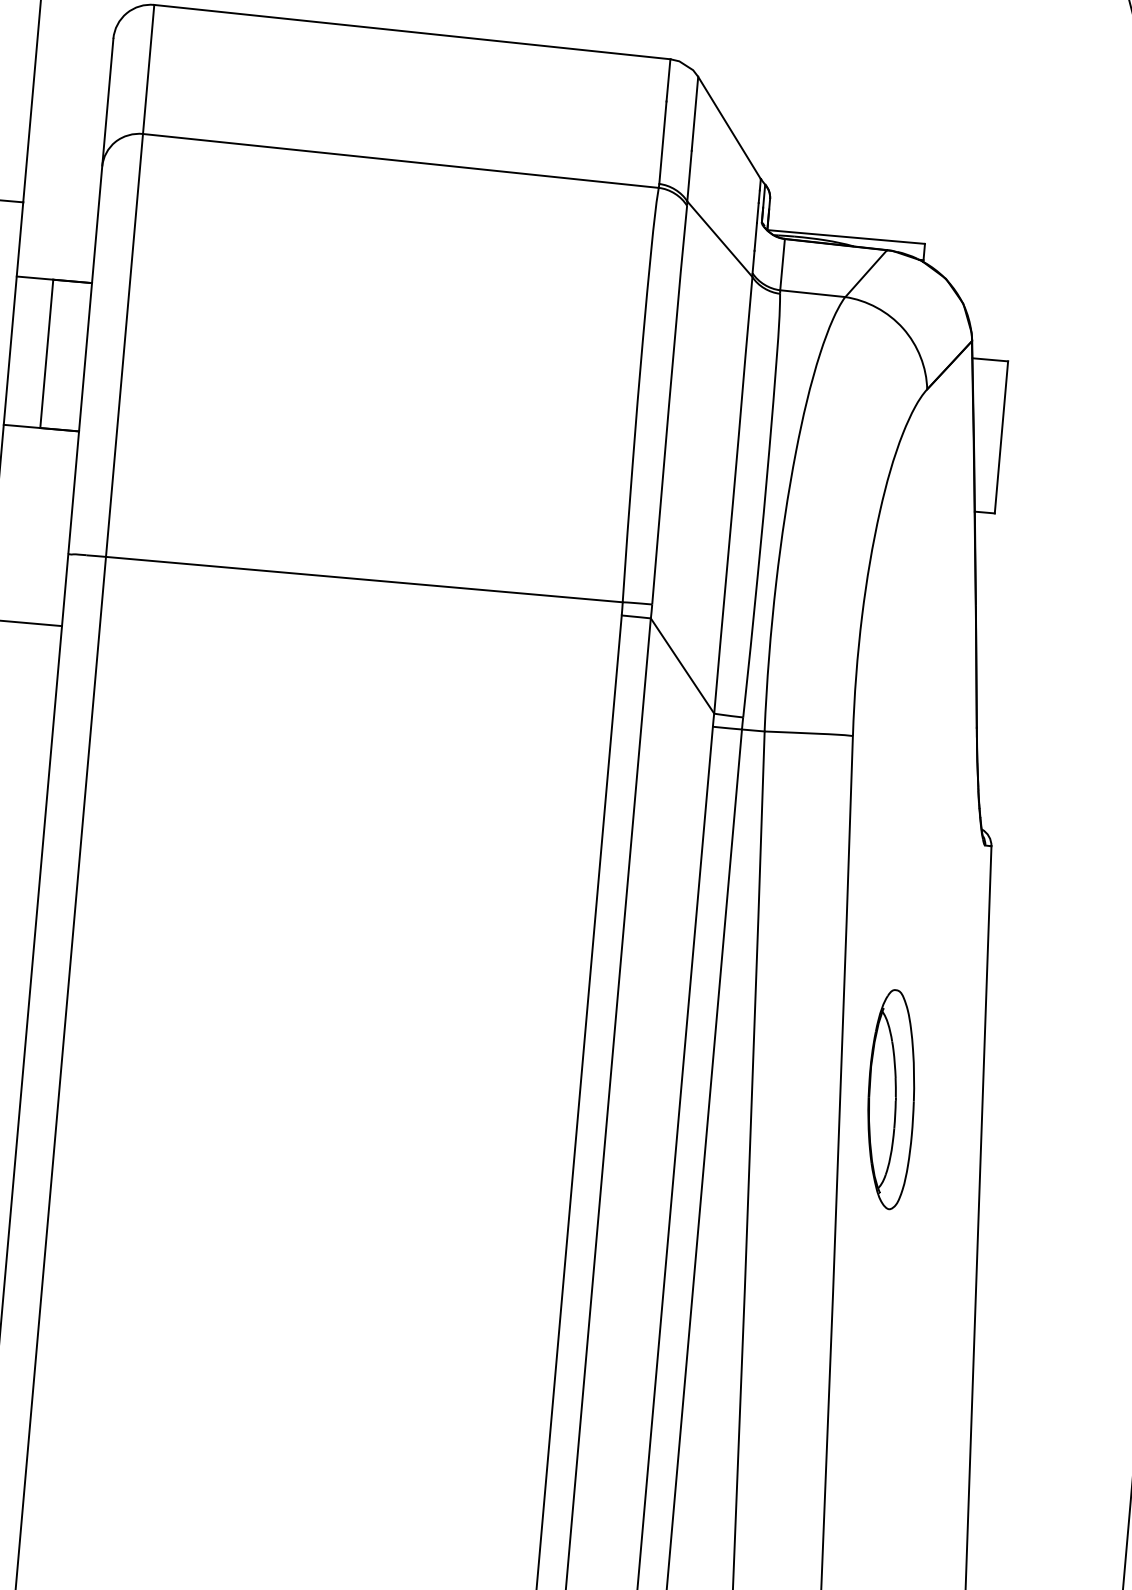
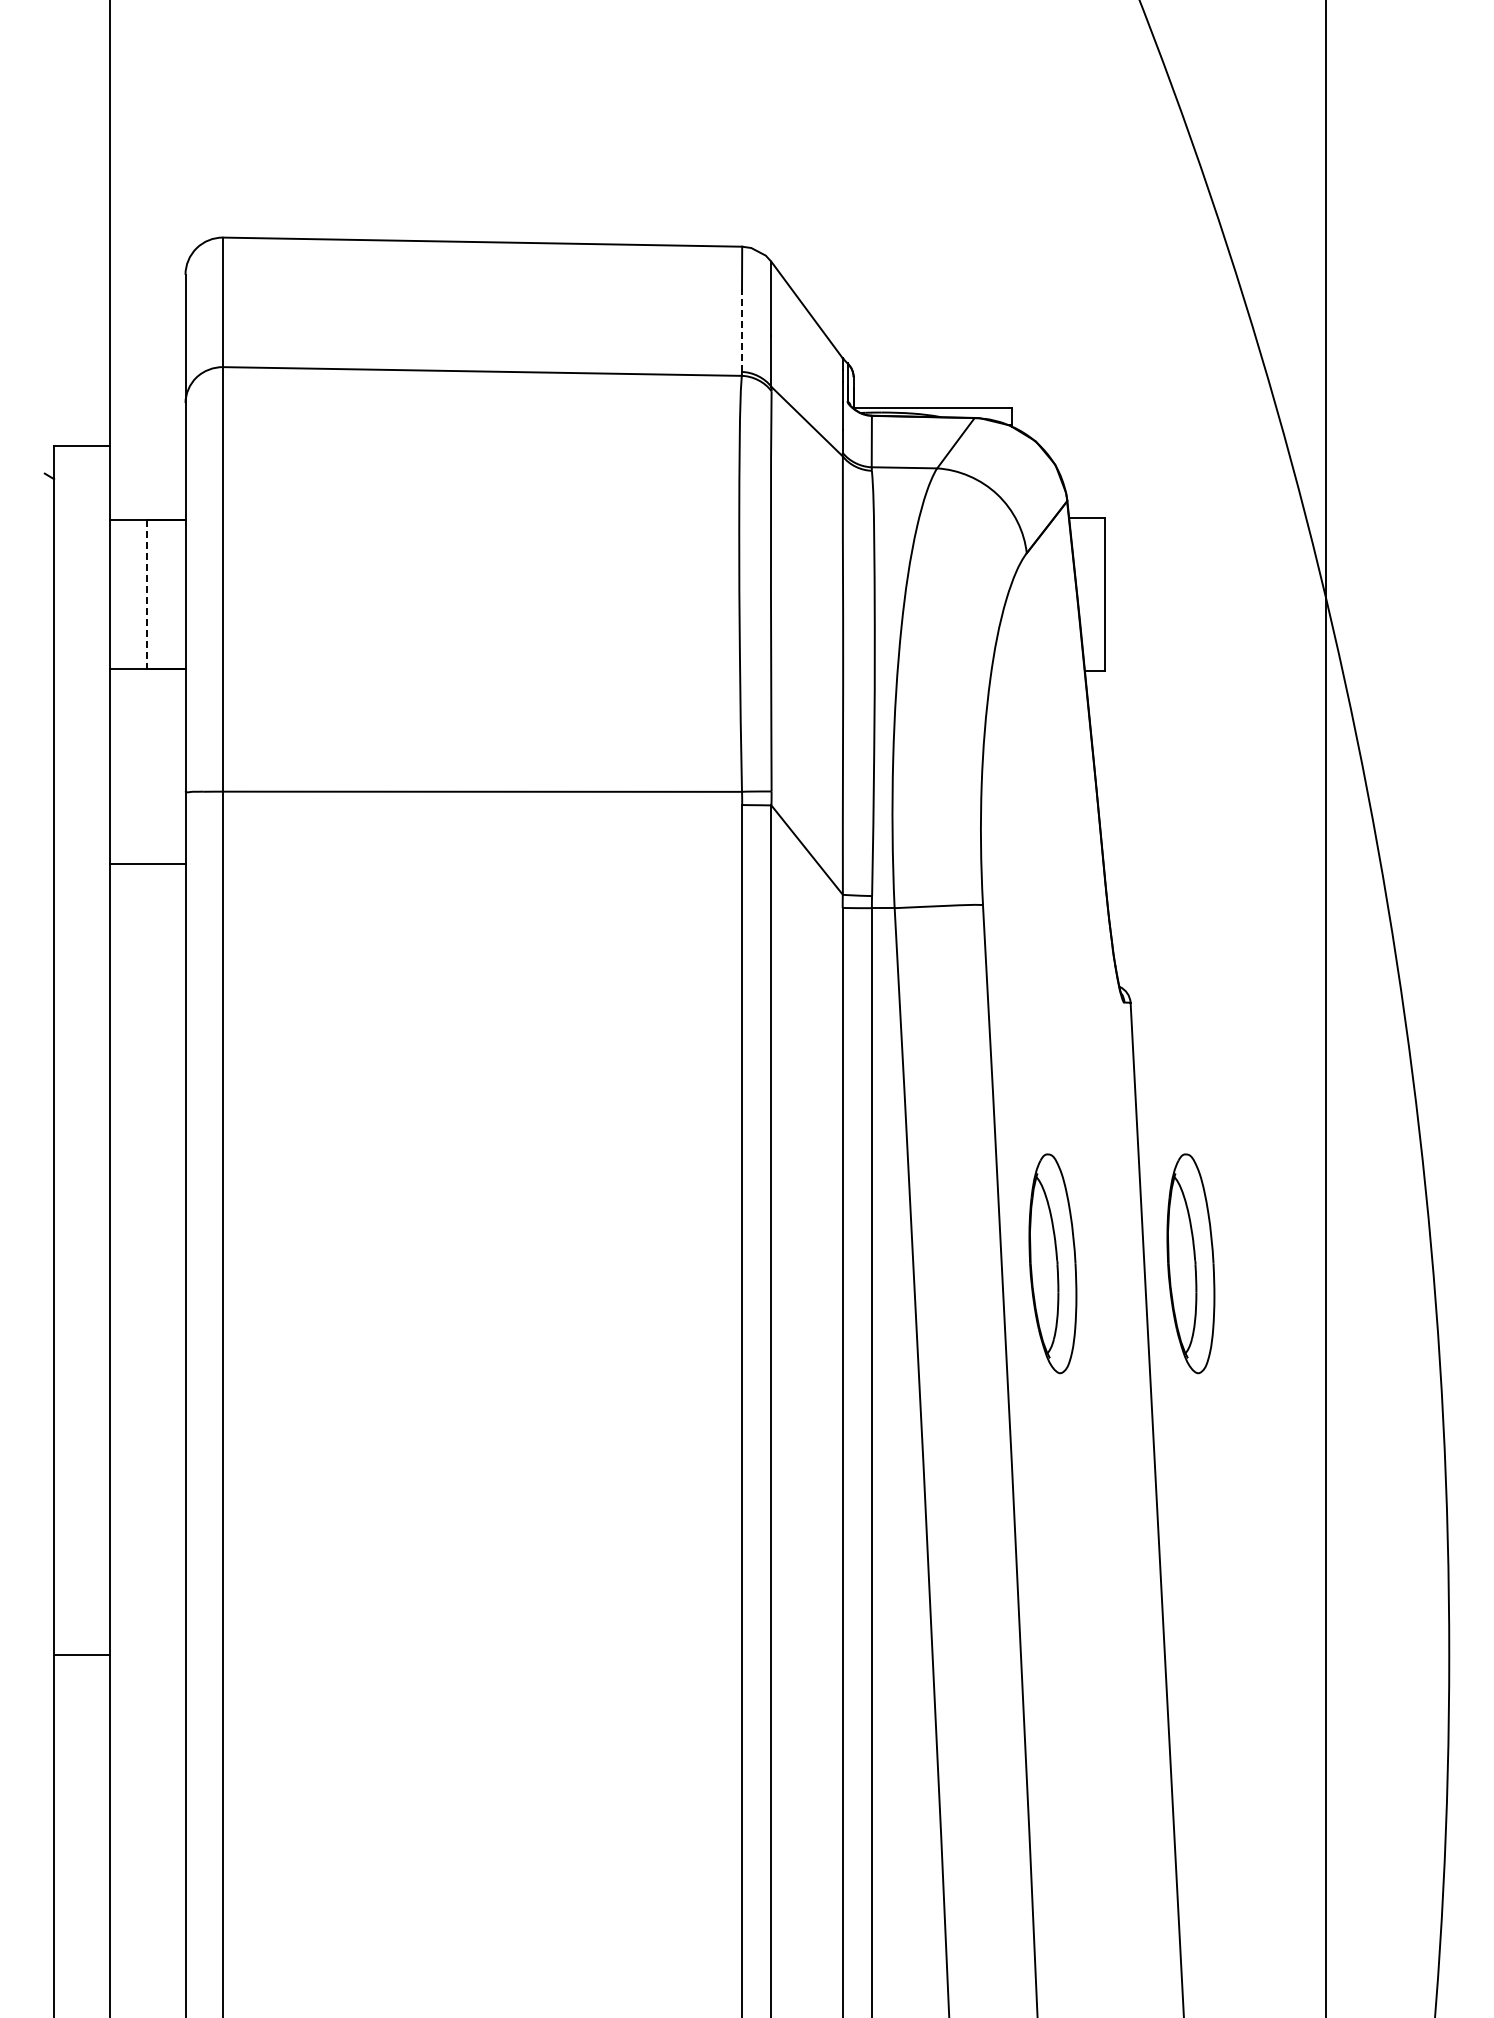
line: (663, 142) -> (742, 330), solid -> dashed
line: (46, 354) -> (146, 595), solid -> dashed
part: (1028, 1111) -> (1190, 1263), added

